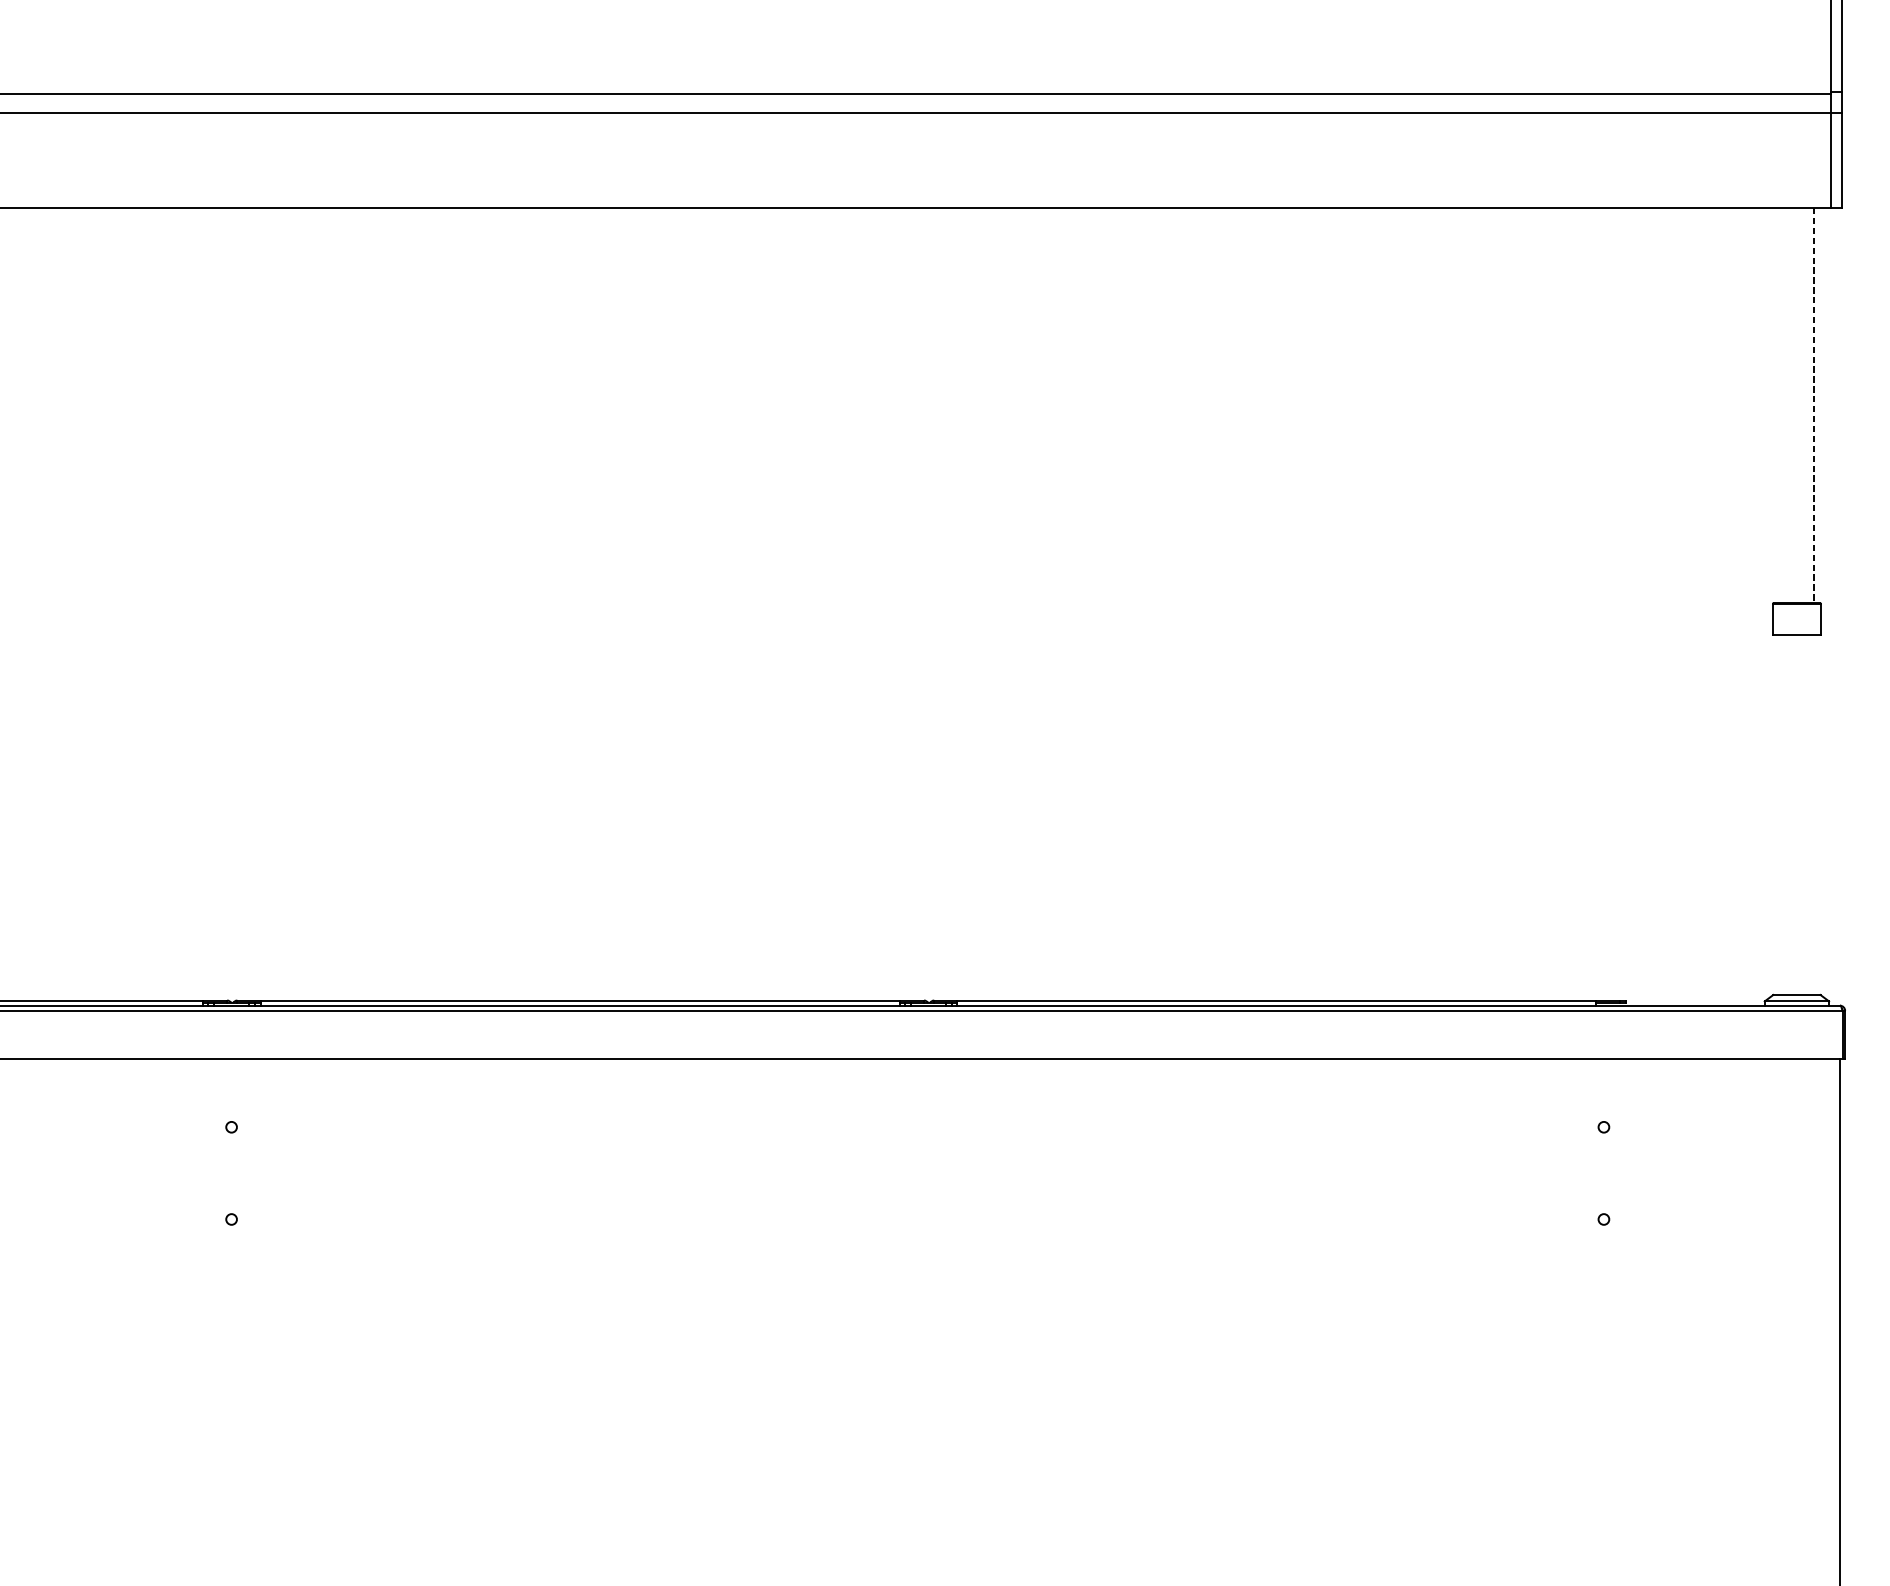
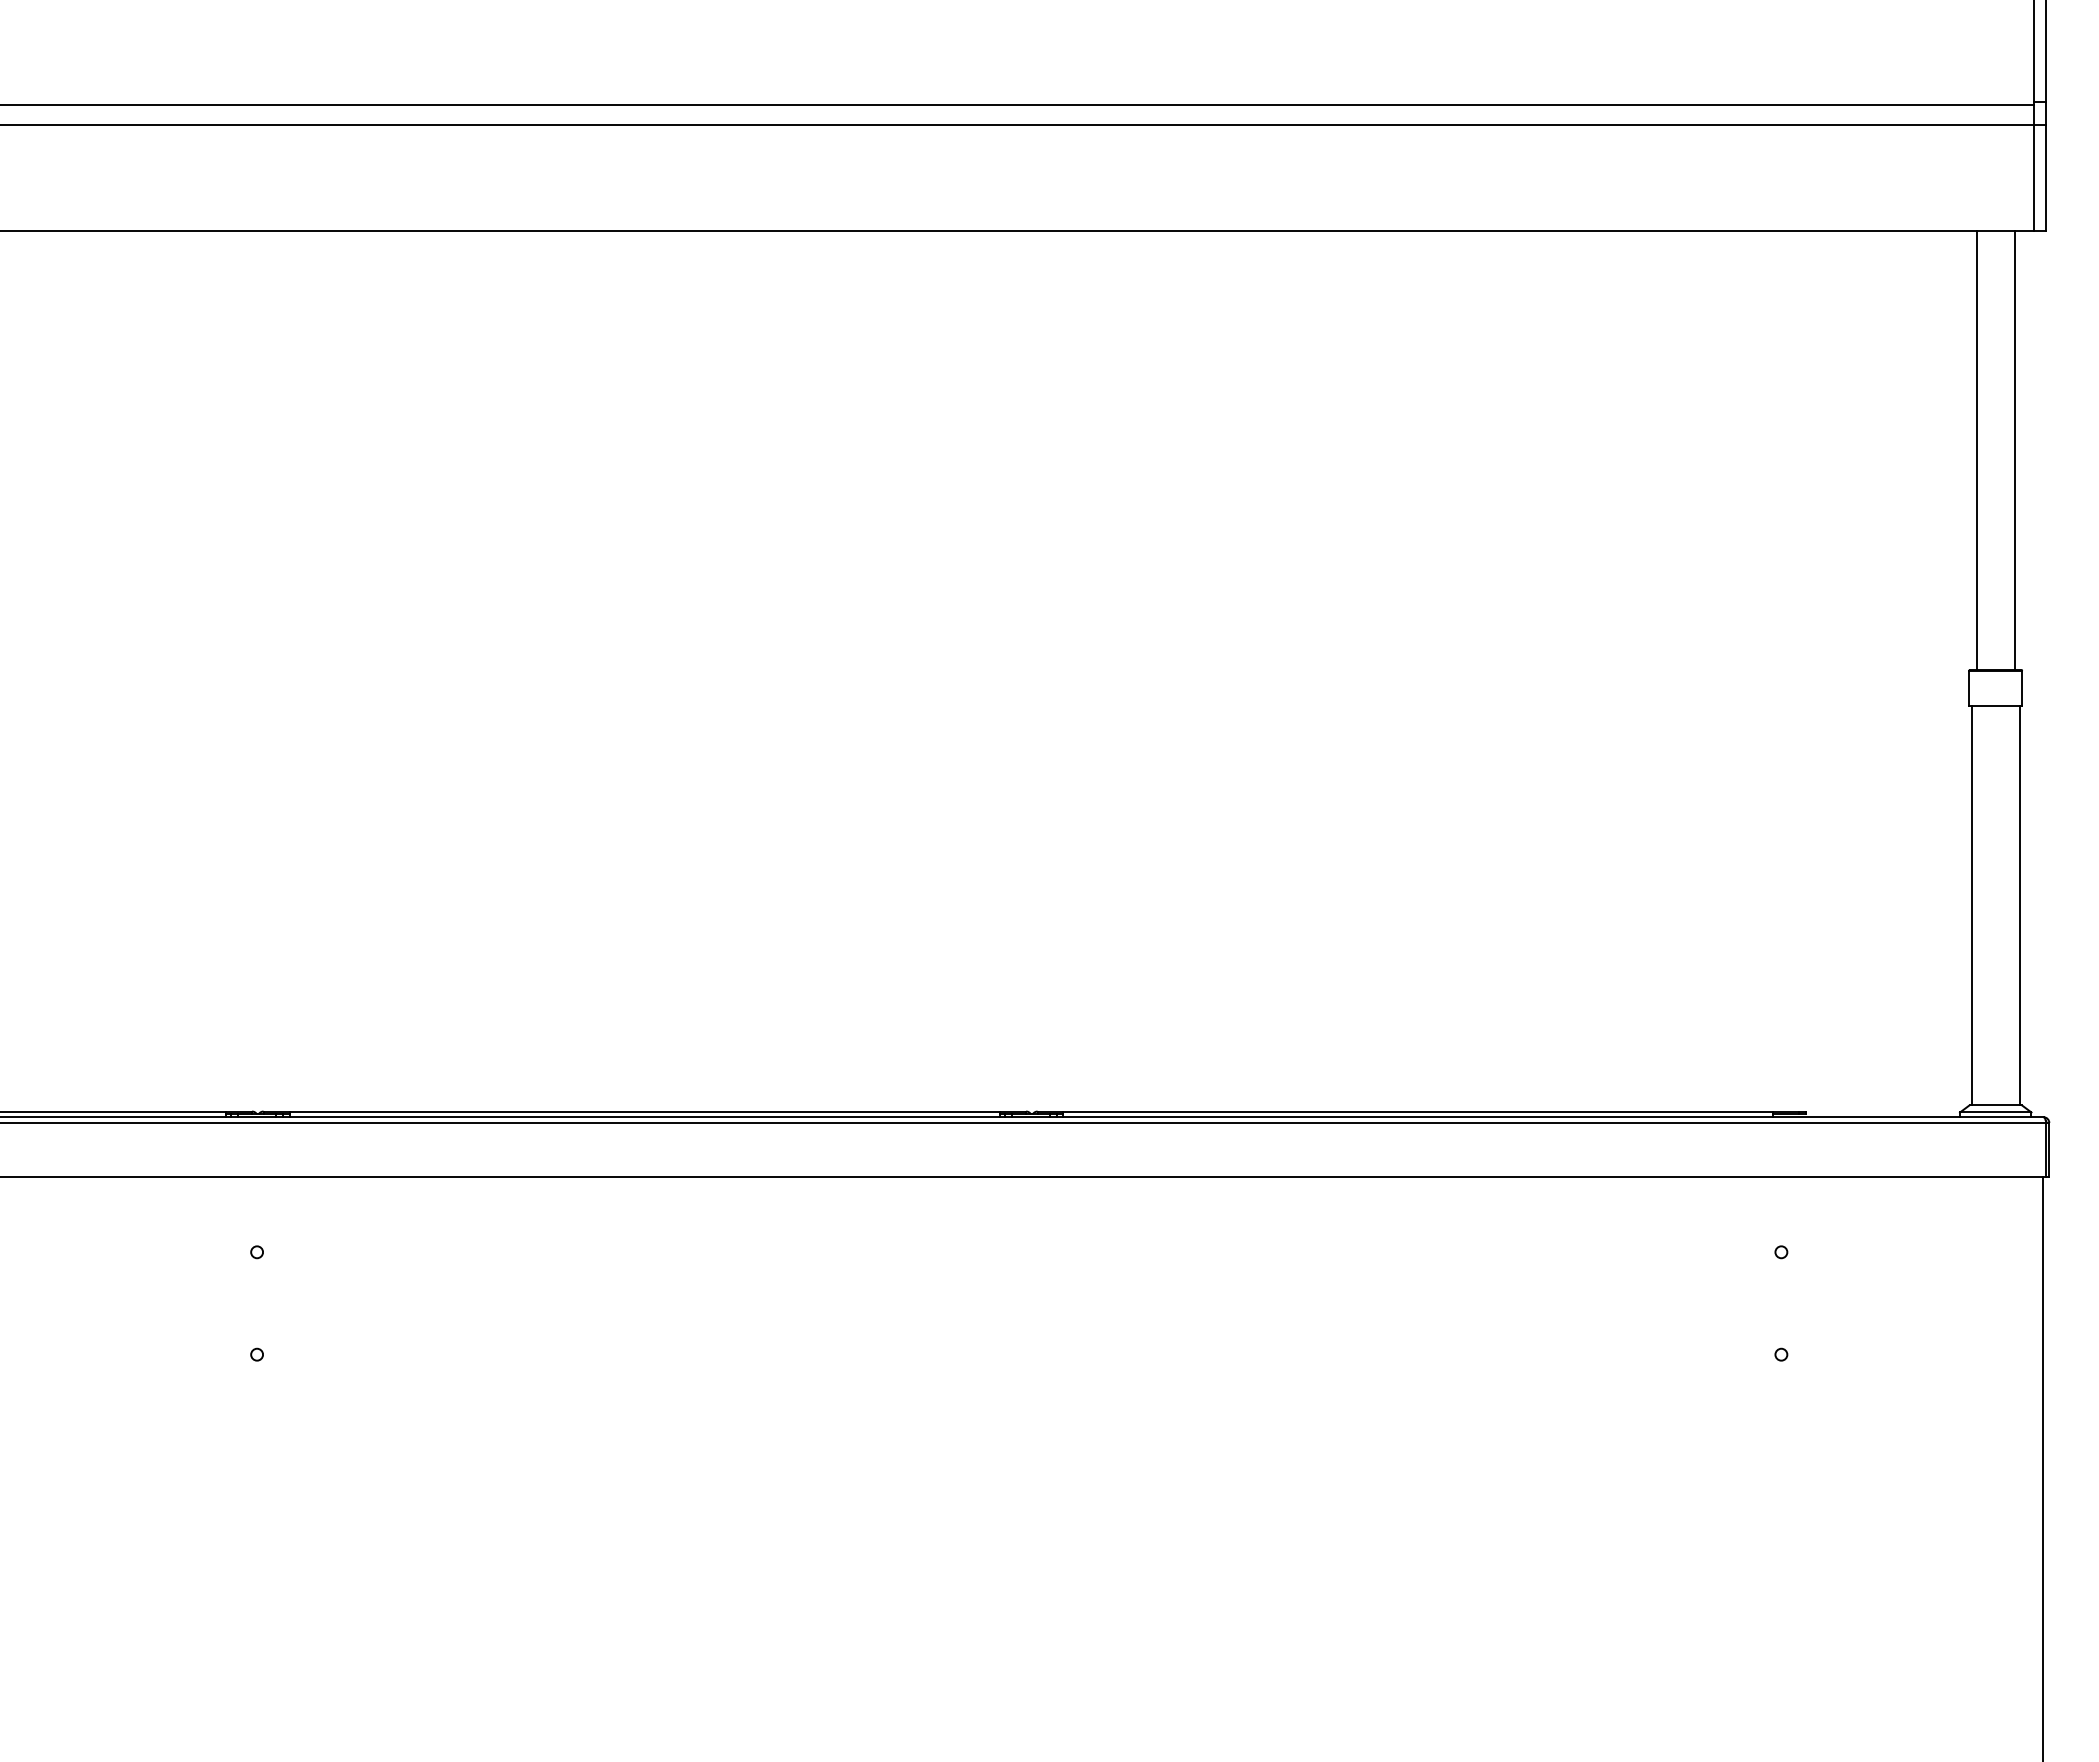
line: (1779, 405) -> (1976, 450), added
line: (1813, 406) -> (2014, 451), dashed -> solid
line: (1775, 815) -> (1971, 905), added
line: (1818, 815) -> (2019, 905), added

